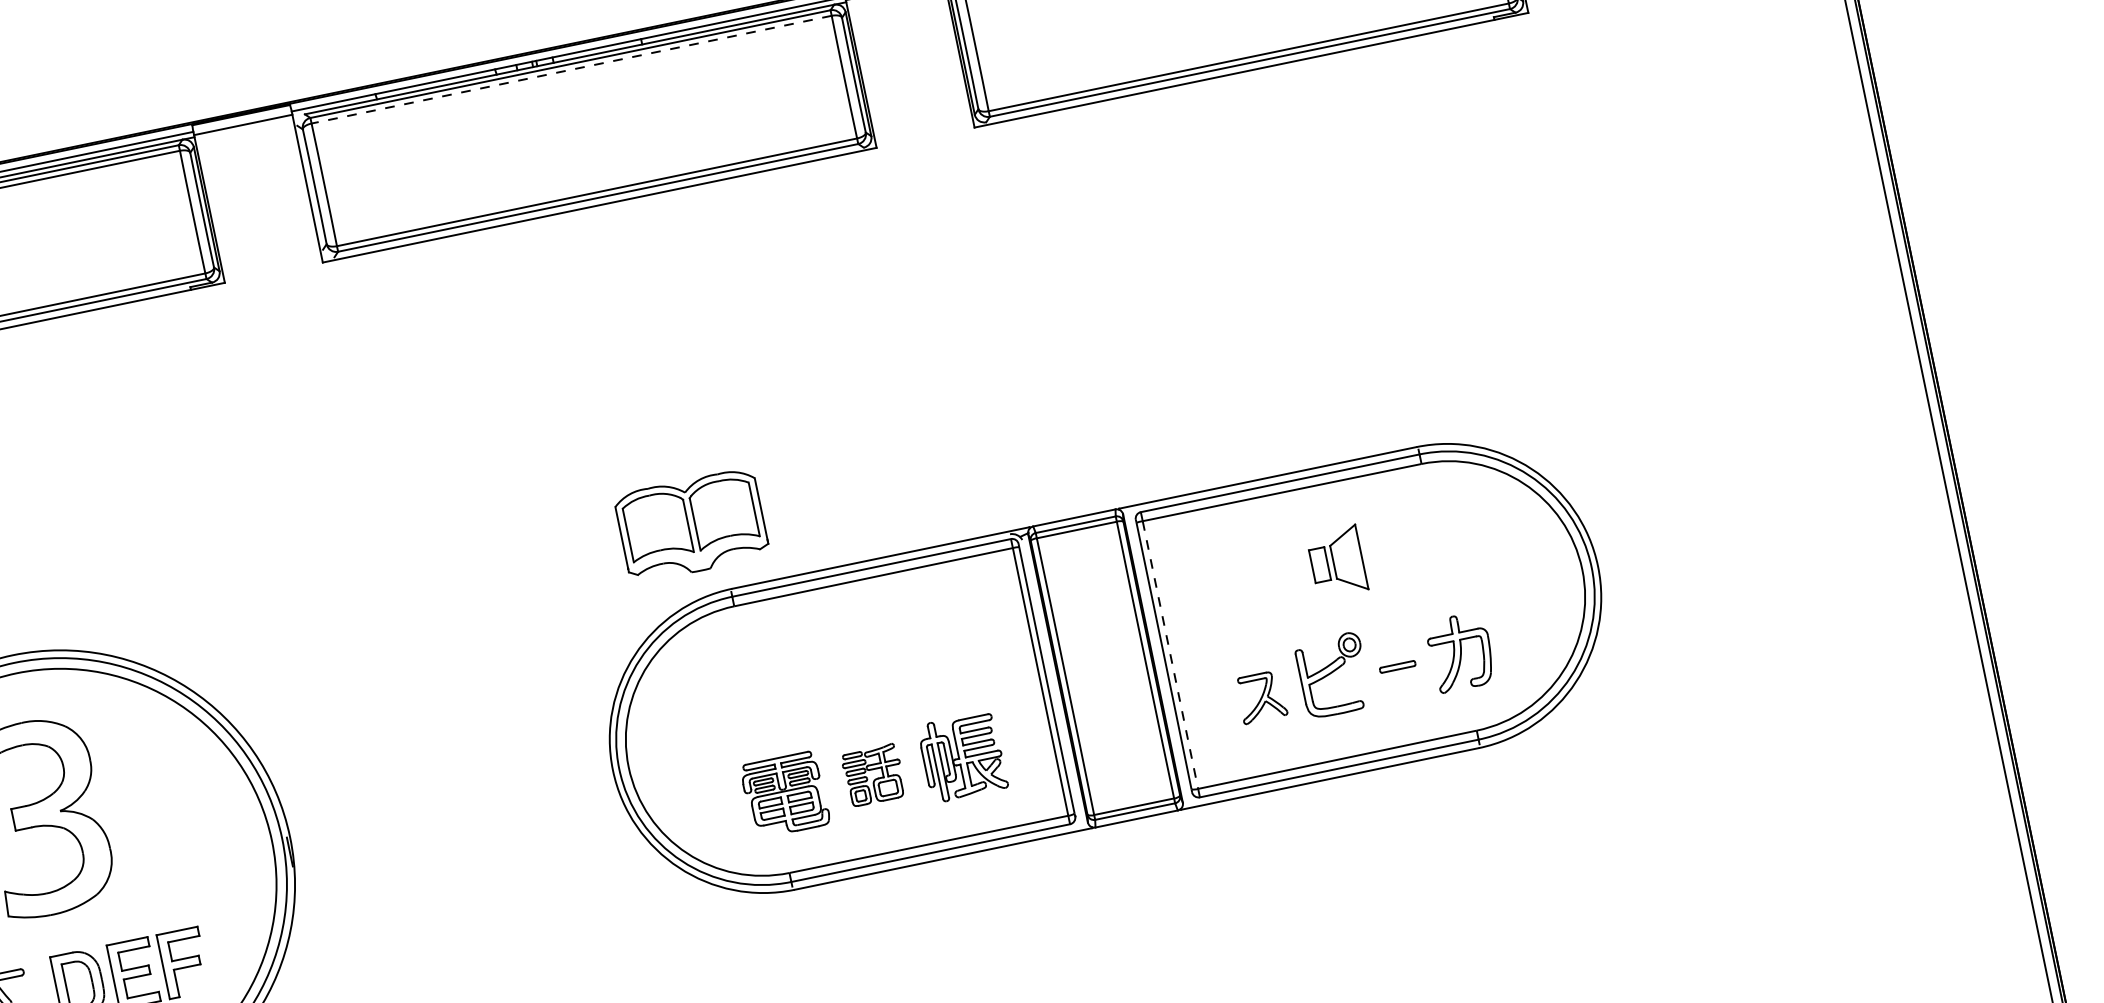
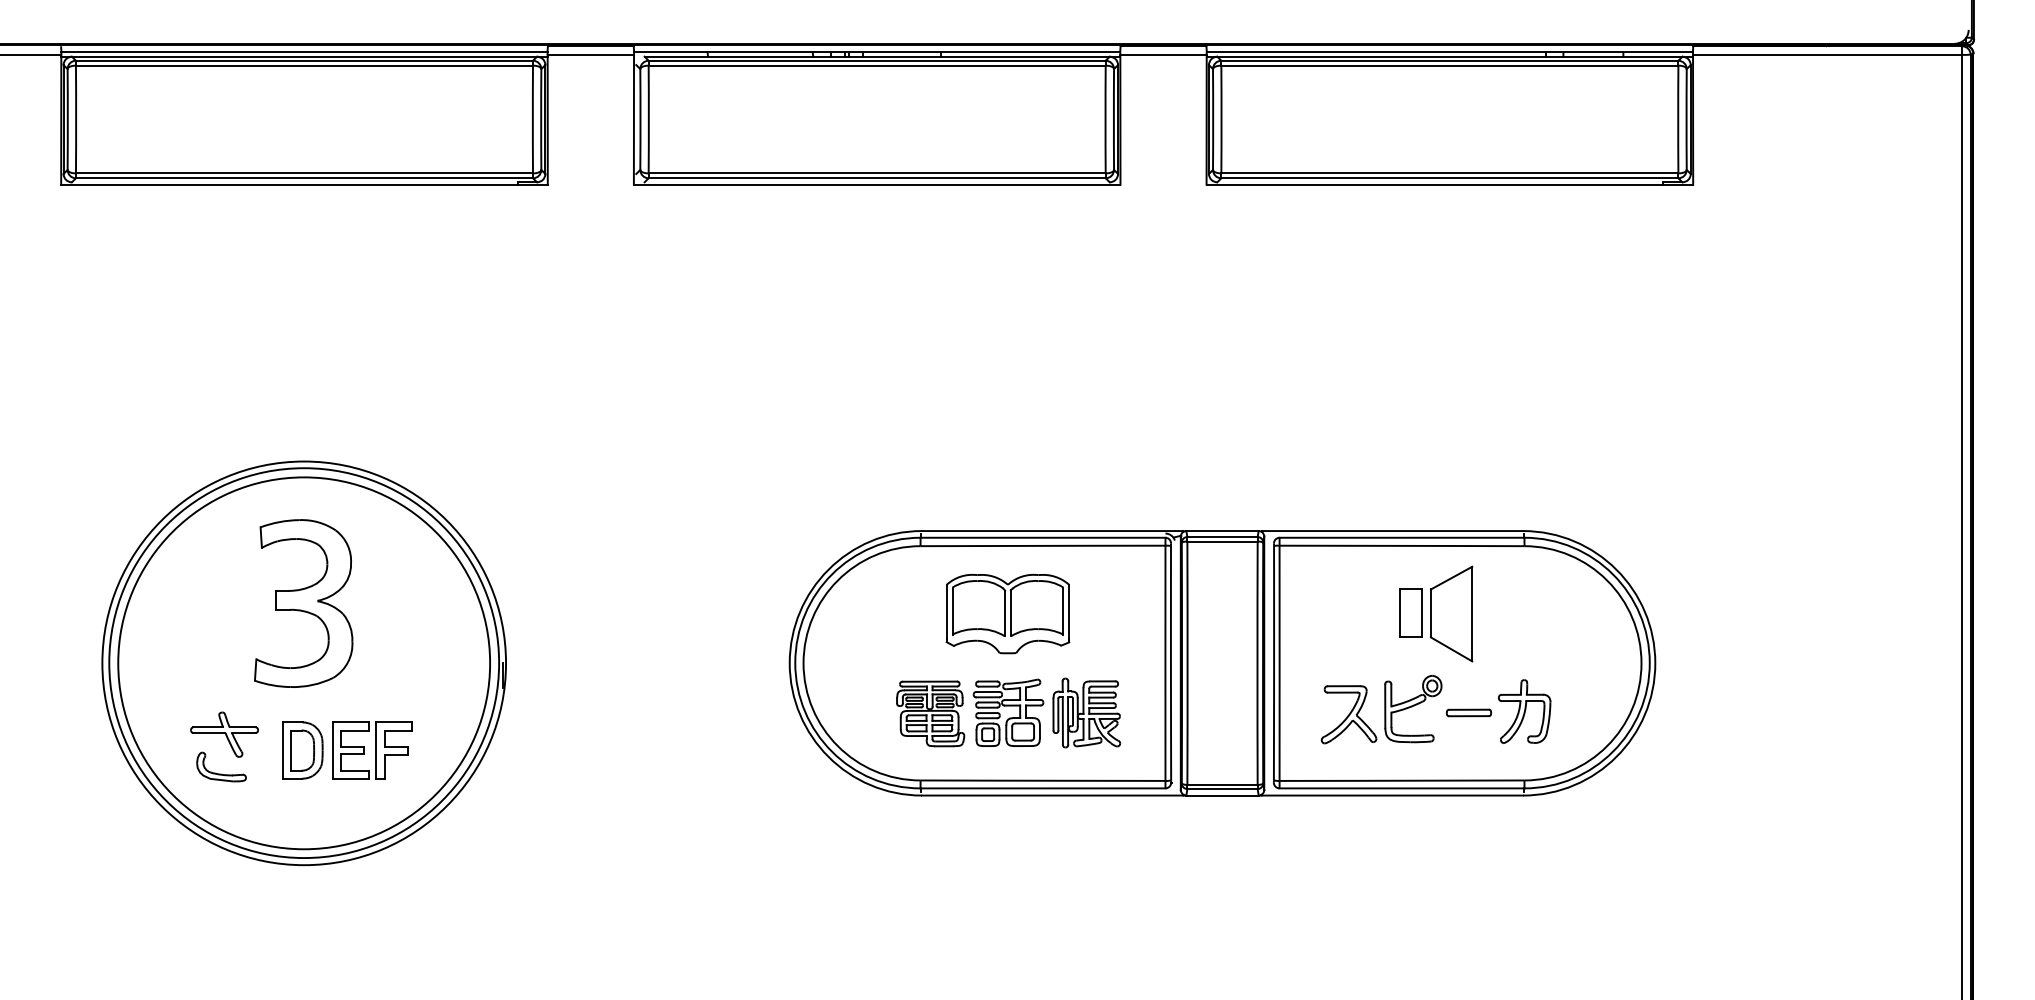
line: (571, 69) -> (877, 65), dashed -> solid
part: (691, 525) -> (1007, 613), moved
part: (1337, 561) -> (1436, 613), size x1.67
line: (1170, 656) -> (1279, 664), dashed -> solid
part: (1397, 666) -> (1468, 712), size x1.43
part: (1260, 697) -> (1348, 714), size x1.43
part: (873, 774) -> (1008, 712), size x1.43

